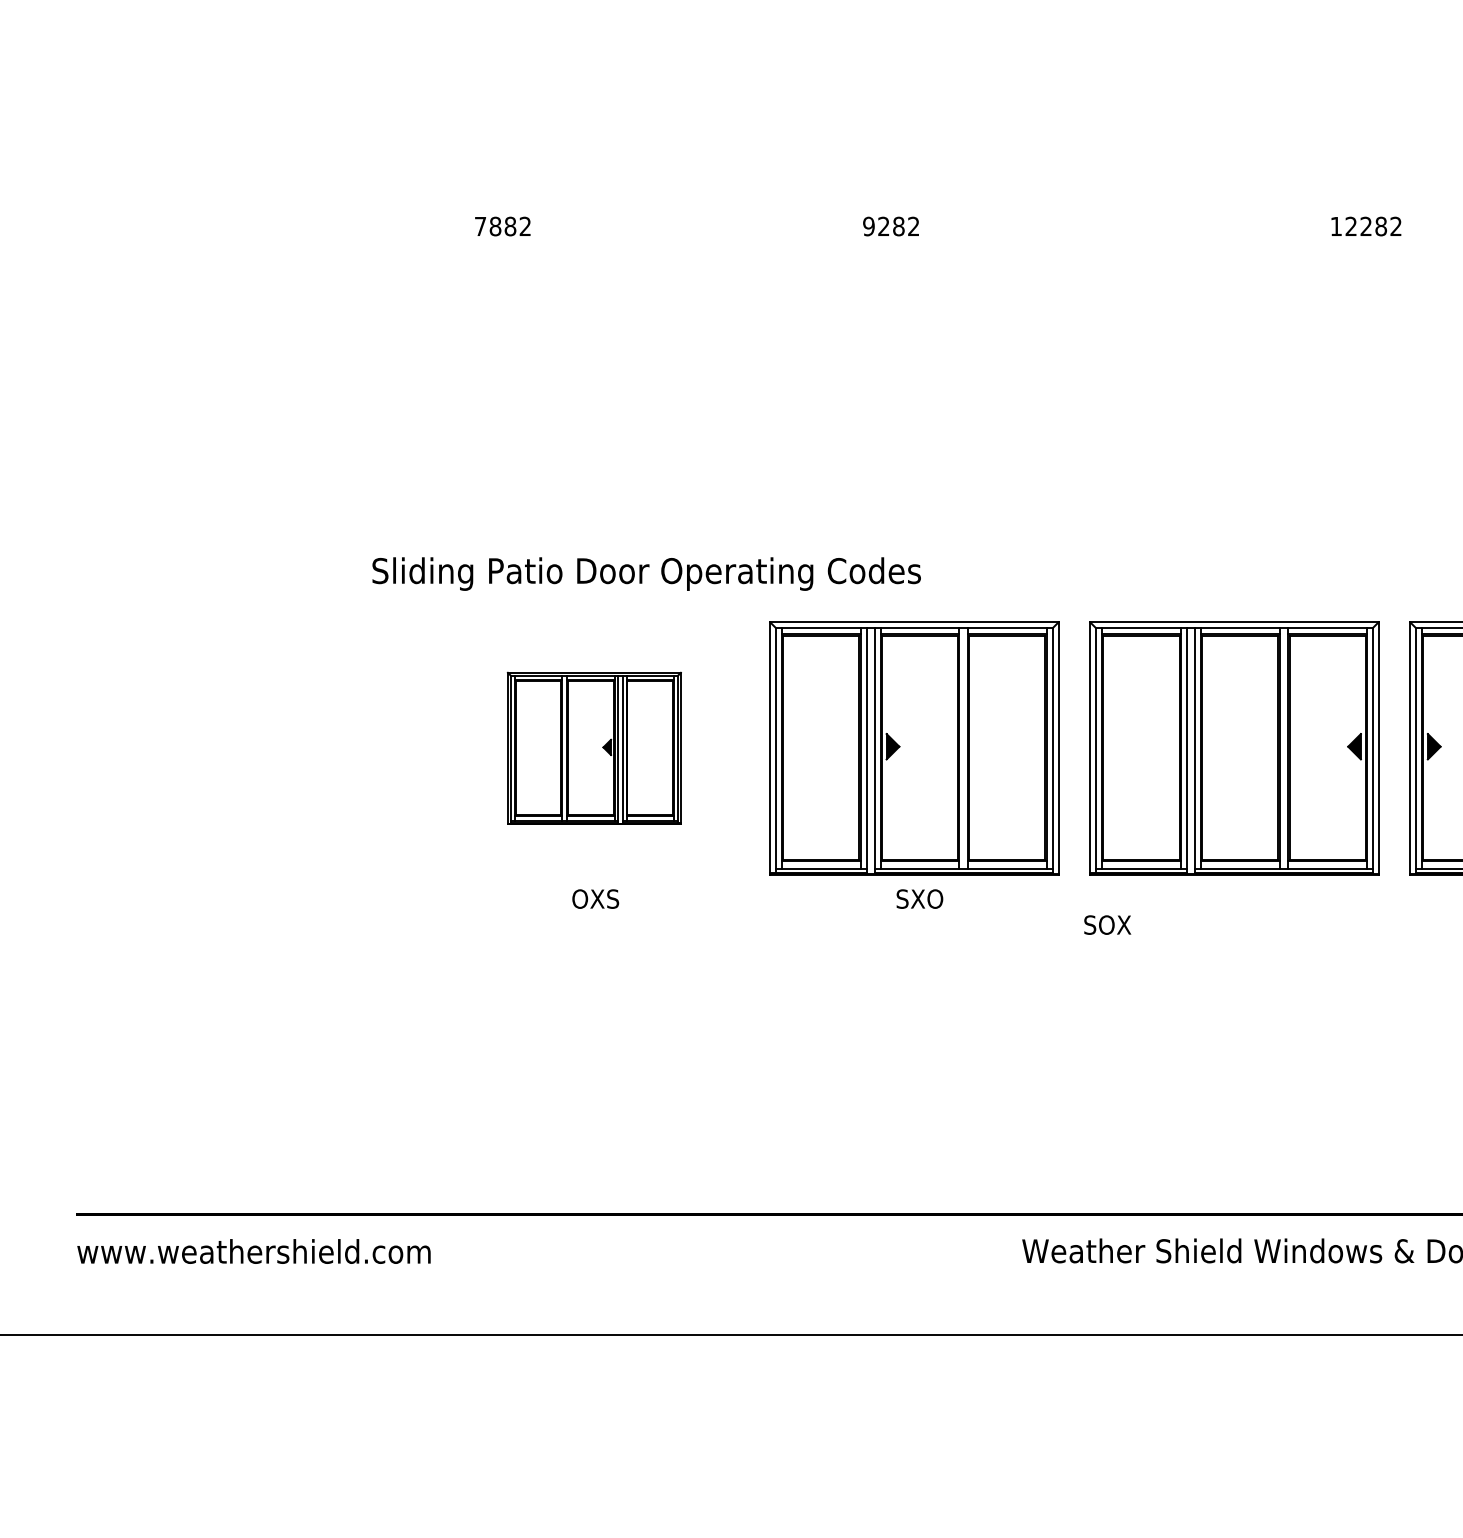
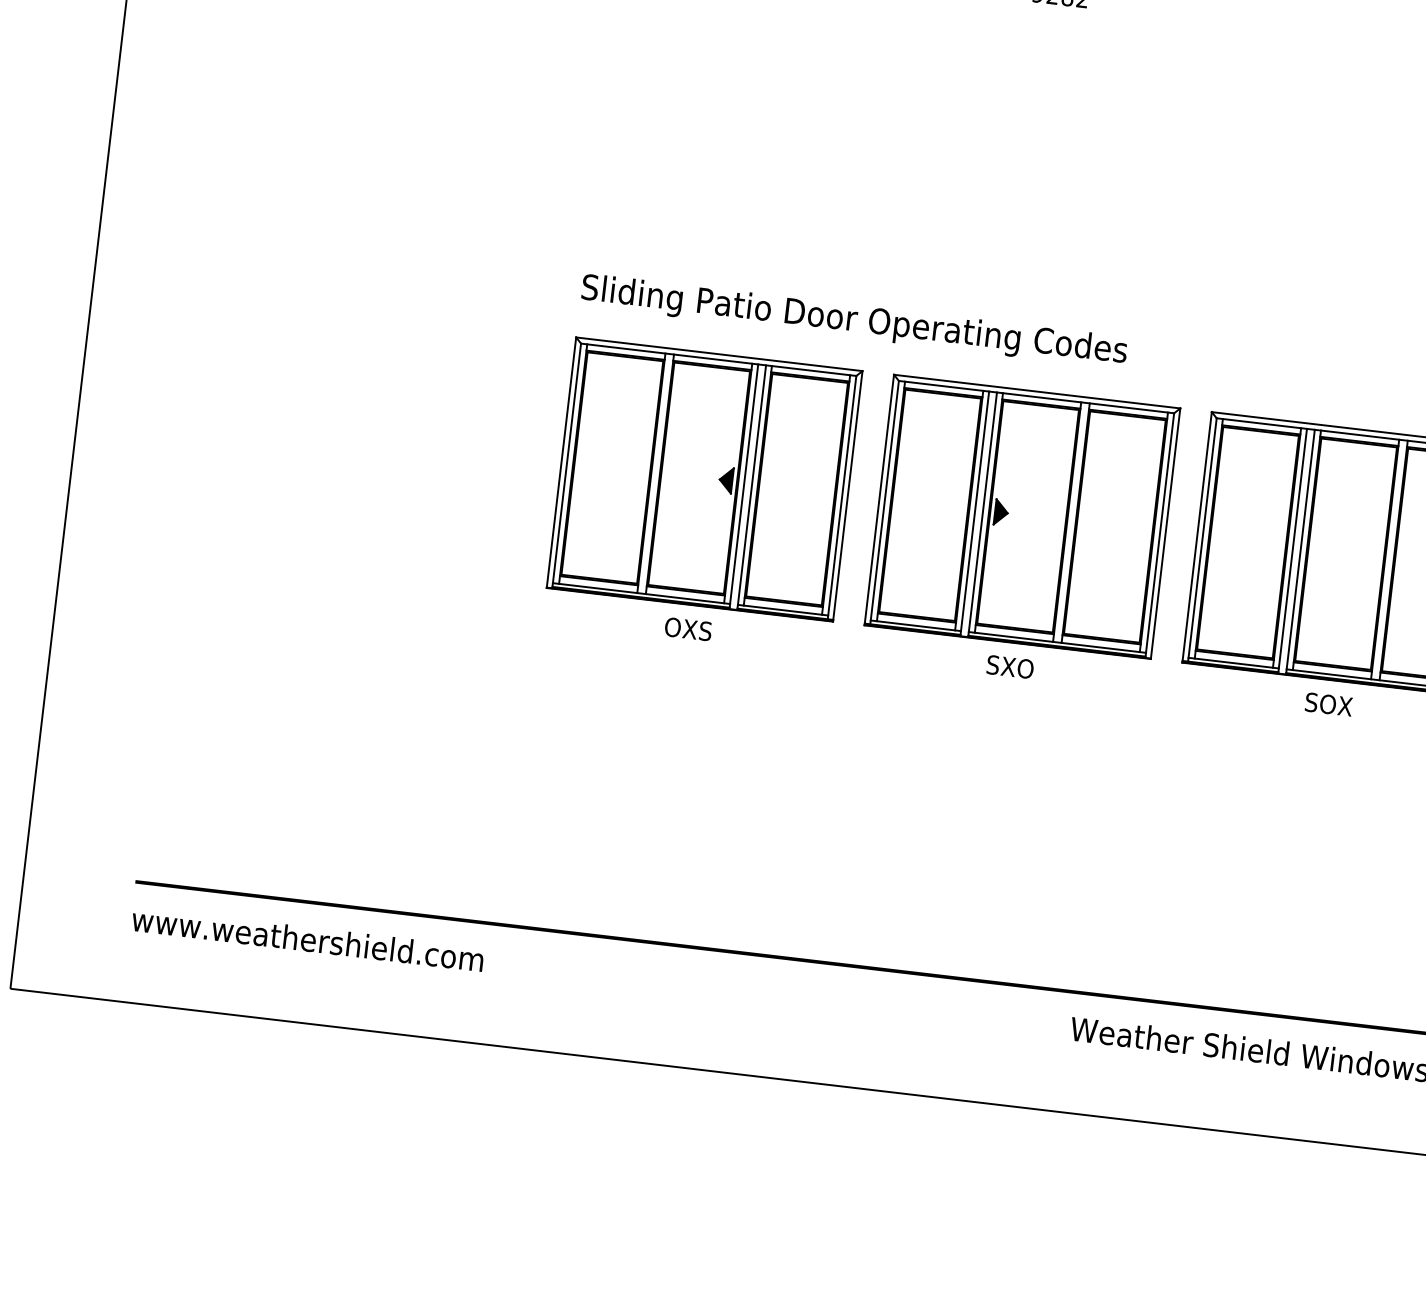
text: (646, 573) -> (854, 320), moved
part: (594, 748) -> (704, 479), size x1.67
text: (1107, 924) -> (1328, 703), moved

